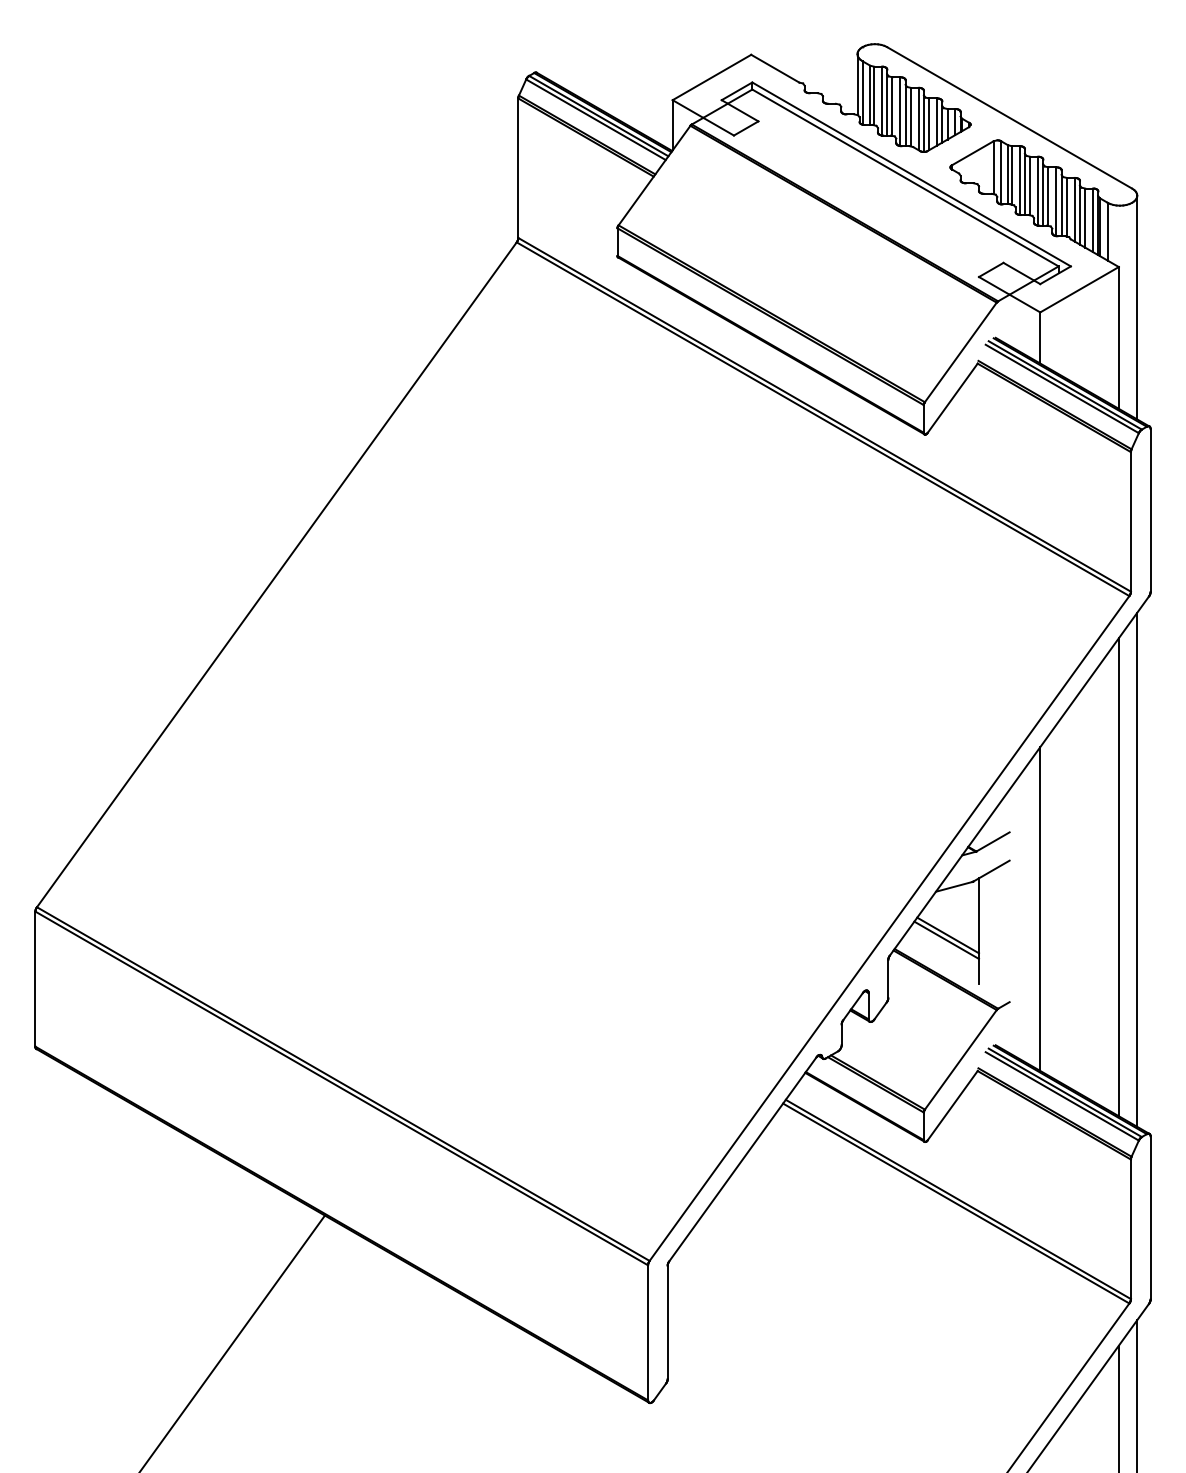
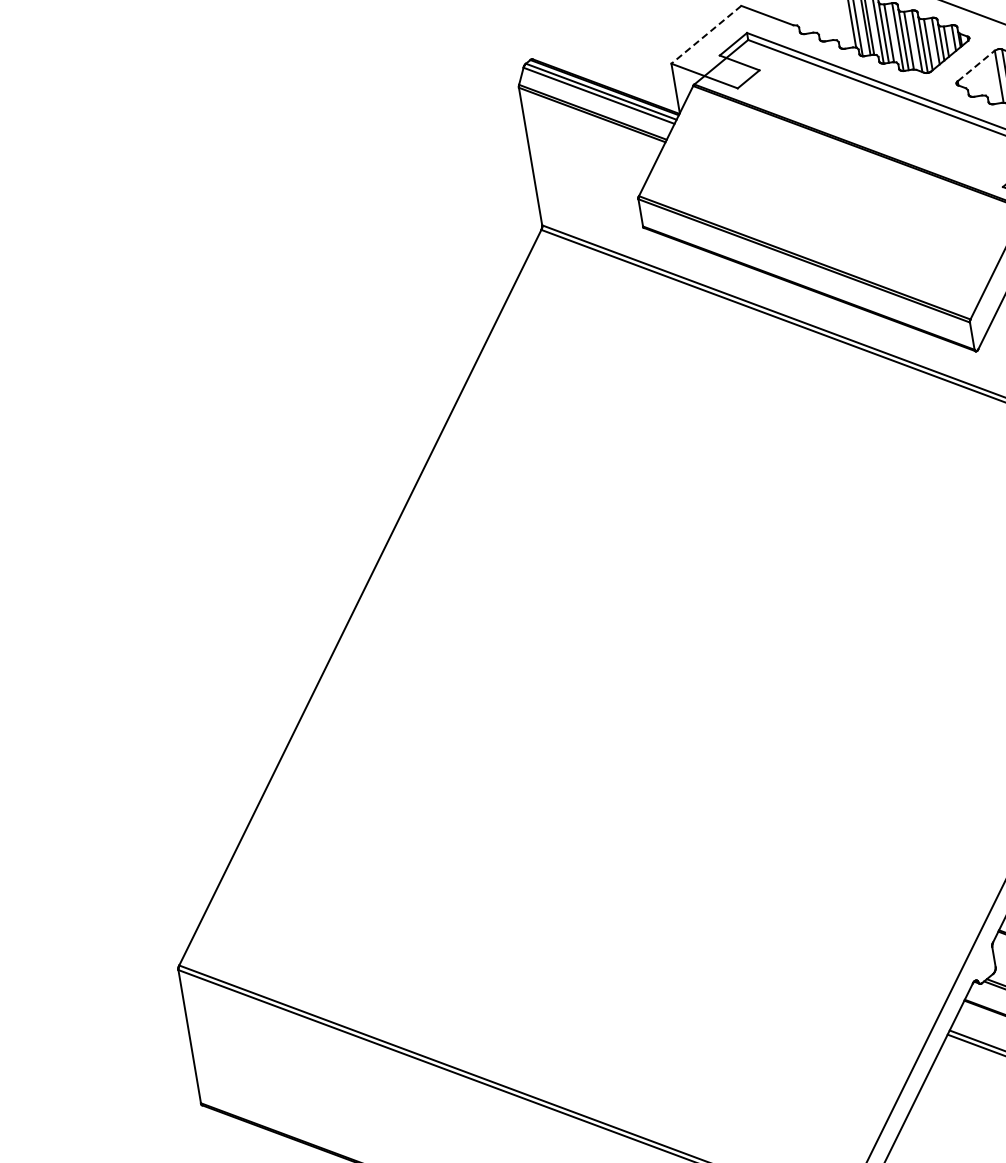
line: (711, 77) -> (705, 34), solid -> dashed
line: (973, 152) -> (976, 65), solid -> dashed

